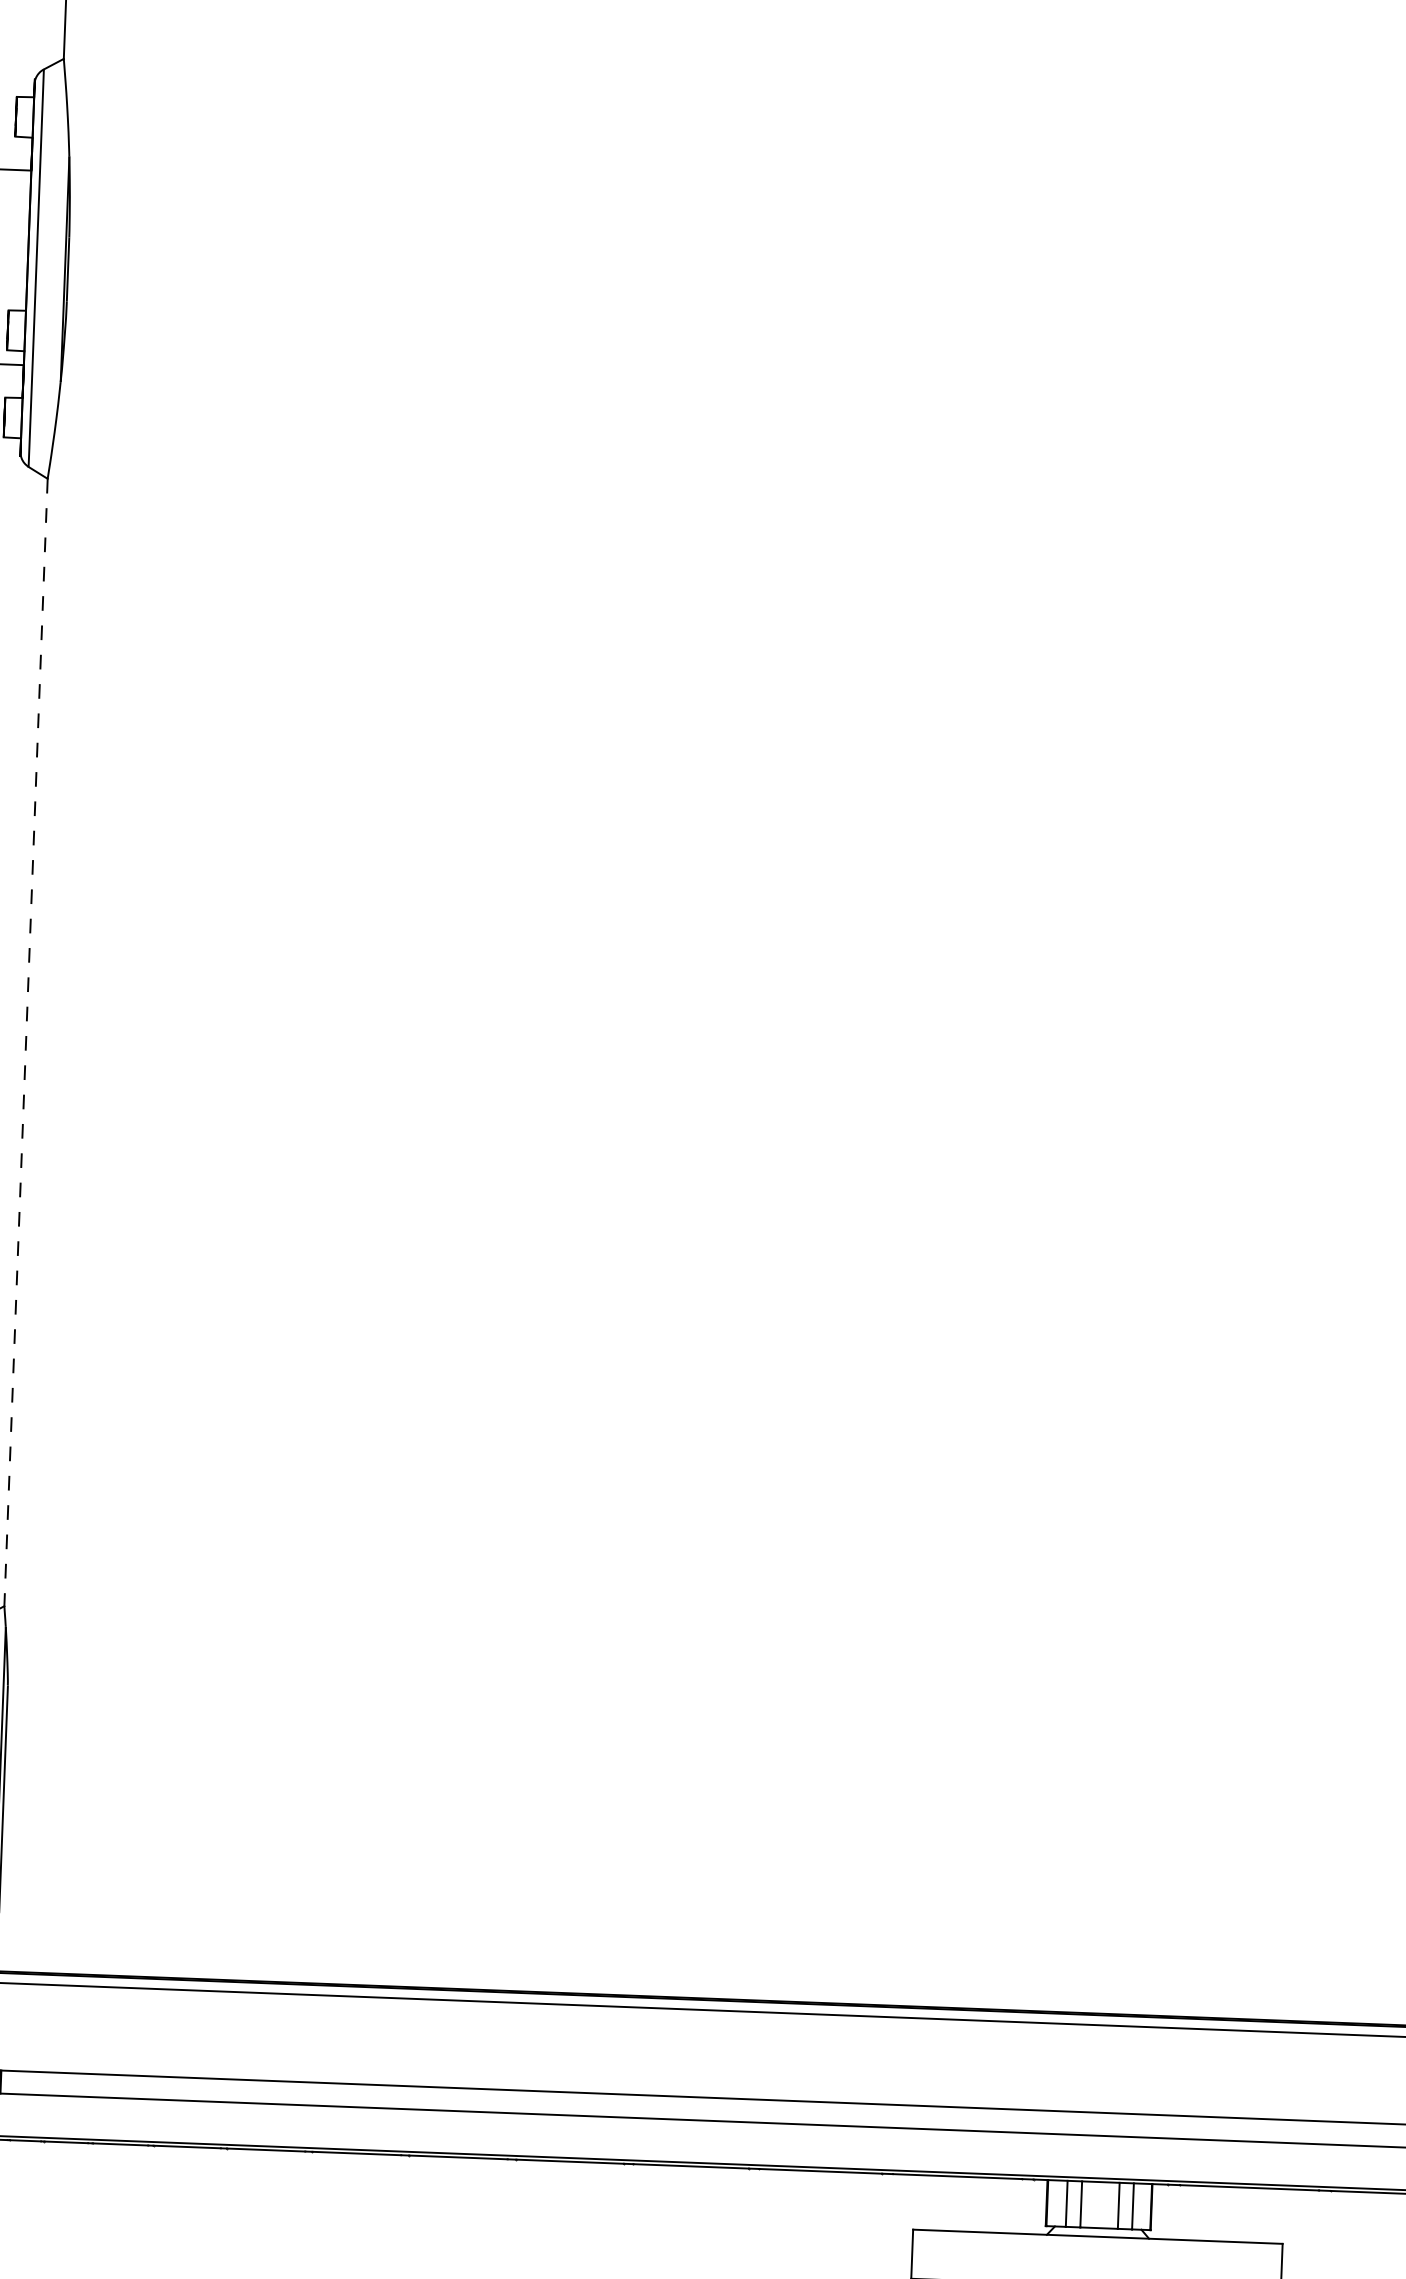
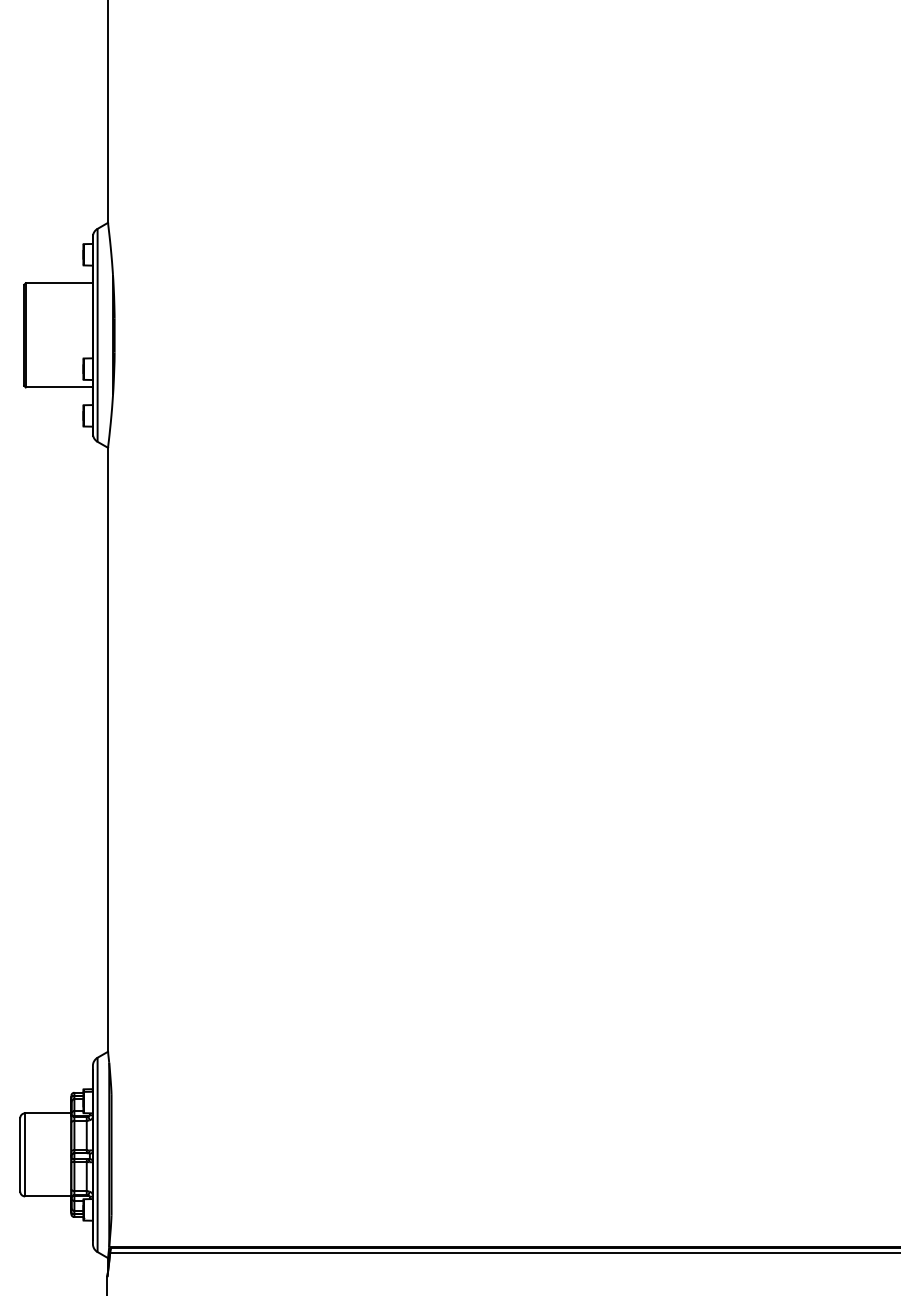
line: (26, 1042) -> (108, 749), dashed -> solid

